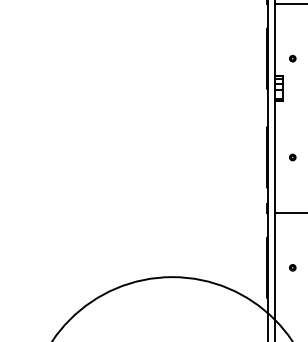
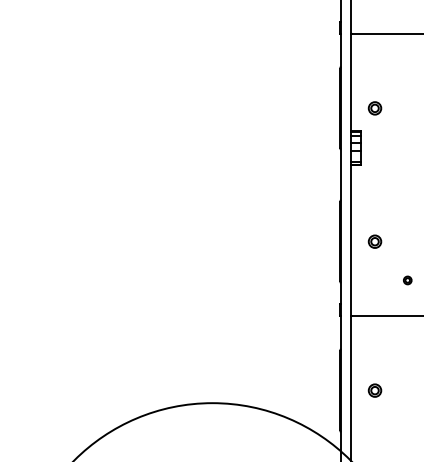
part: (292, 58) -> (374, 107), size x1.6
part: (292, 157) -> (374, 241), size x1.6
part: (292, 267) -> (374, 390), size x1.6

